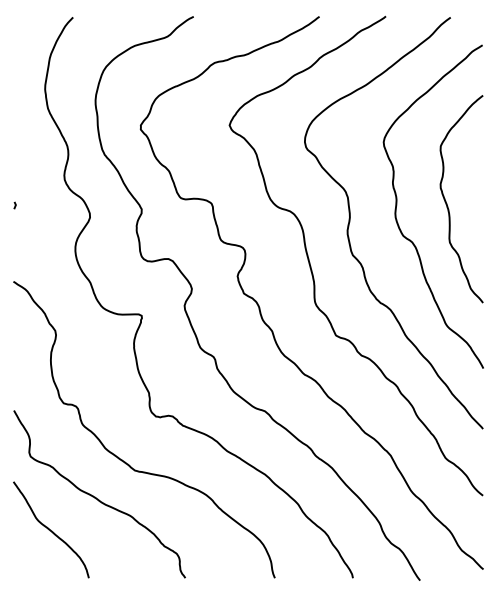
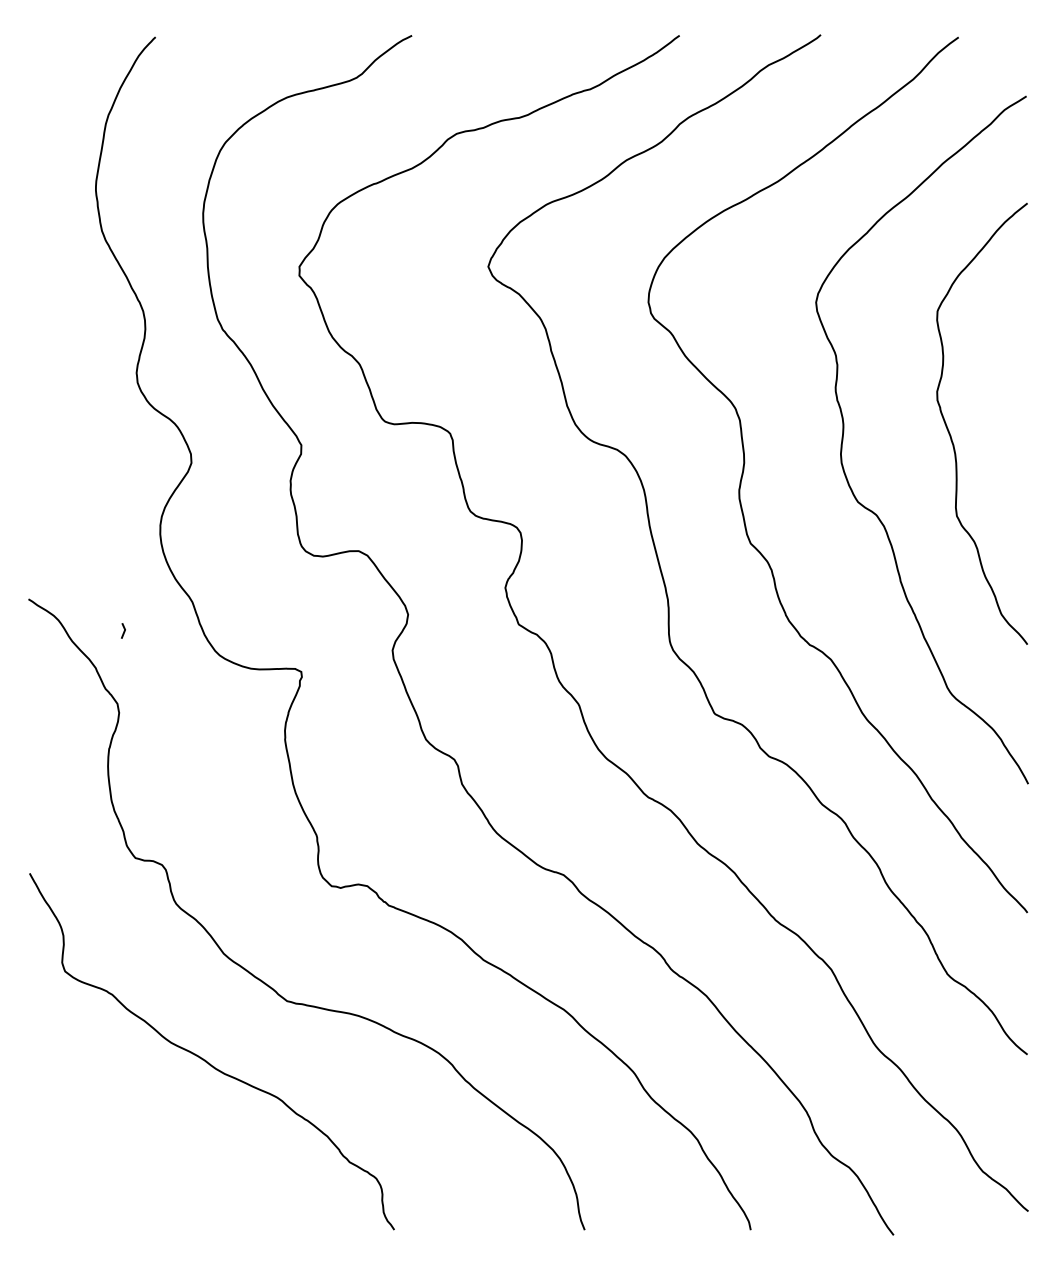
line: (14, 205) -> (122, 630), moved
curve: (50, 529) -> (107, 1126), removed

